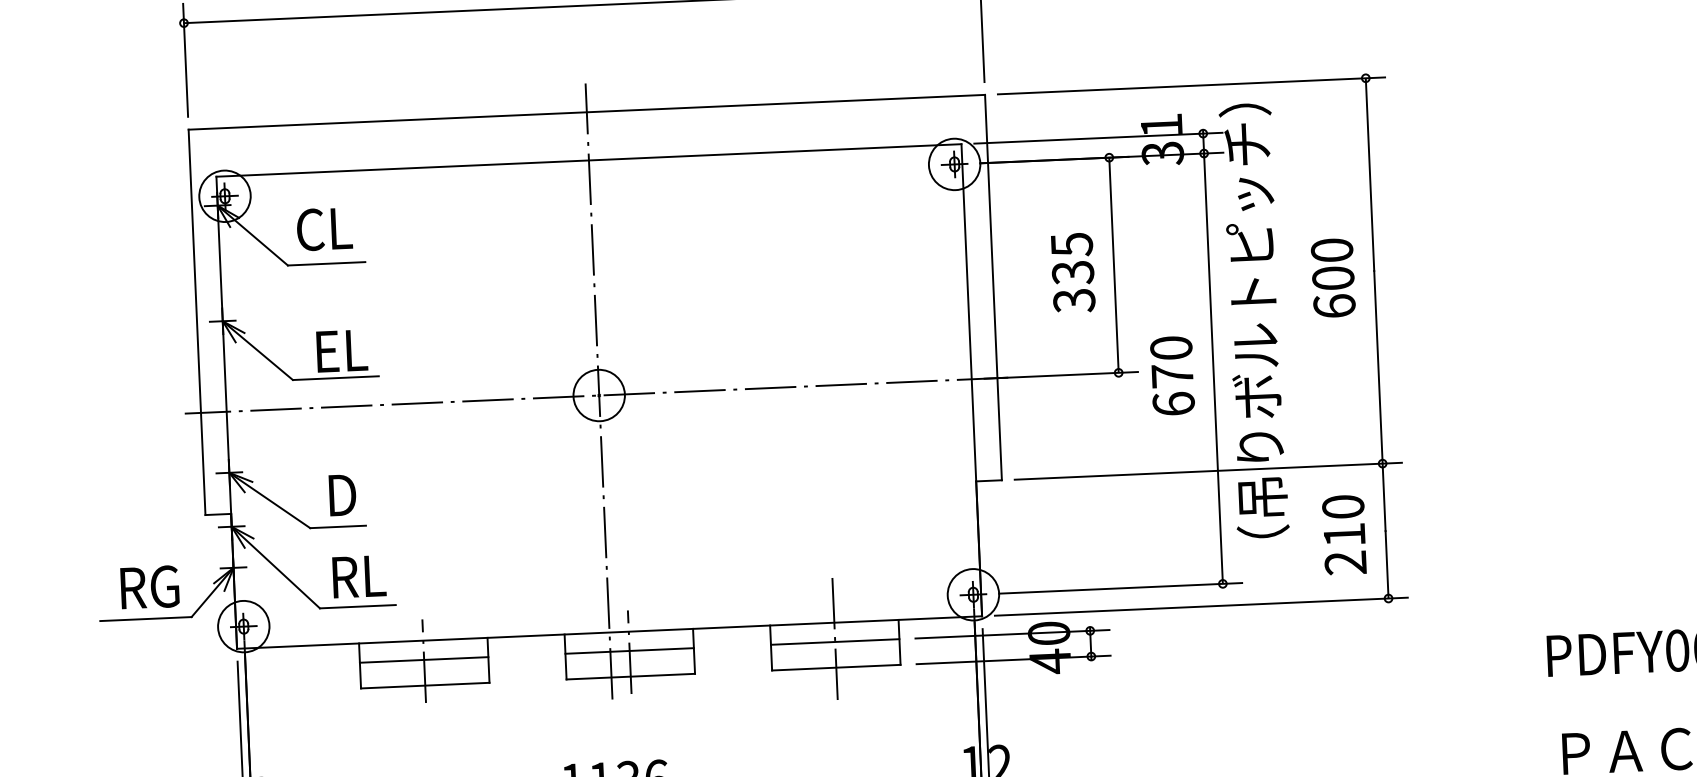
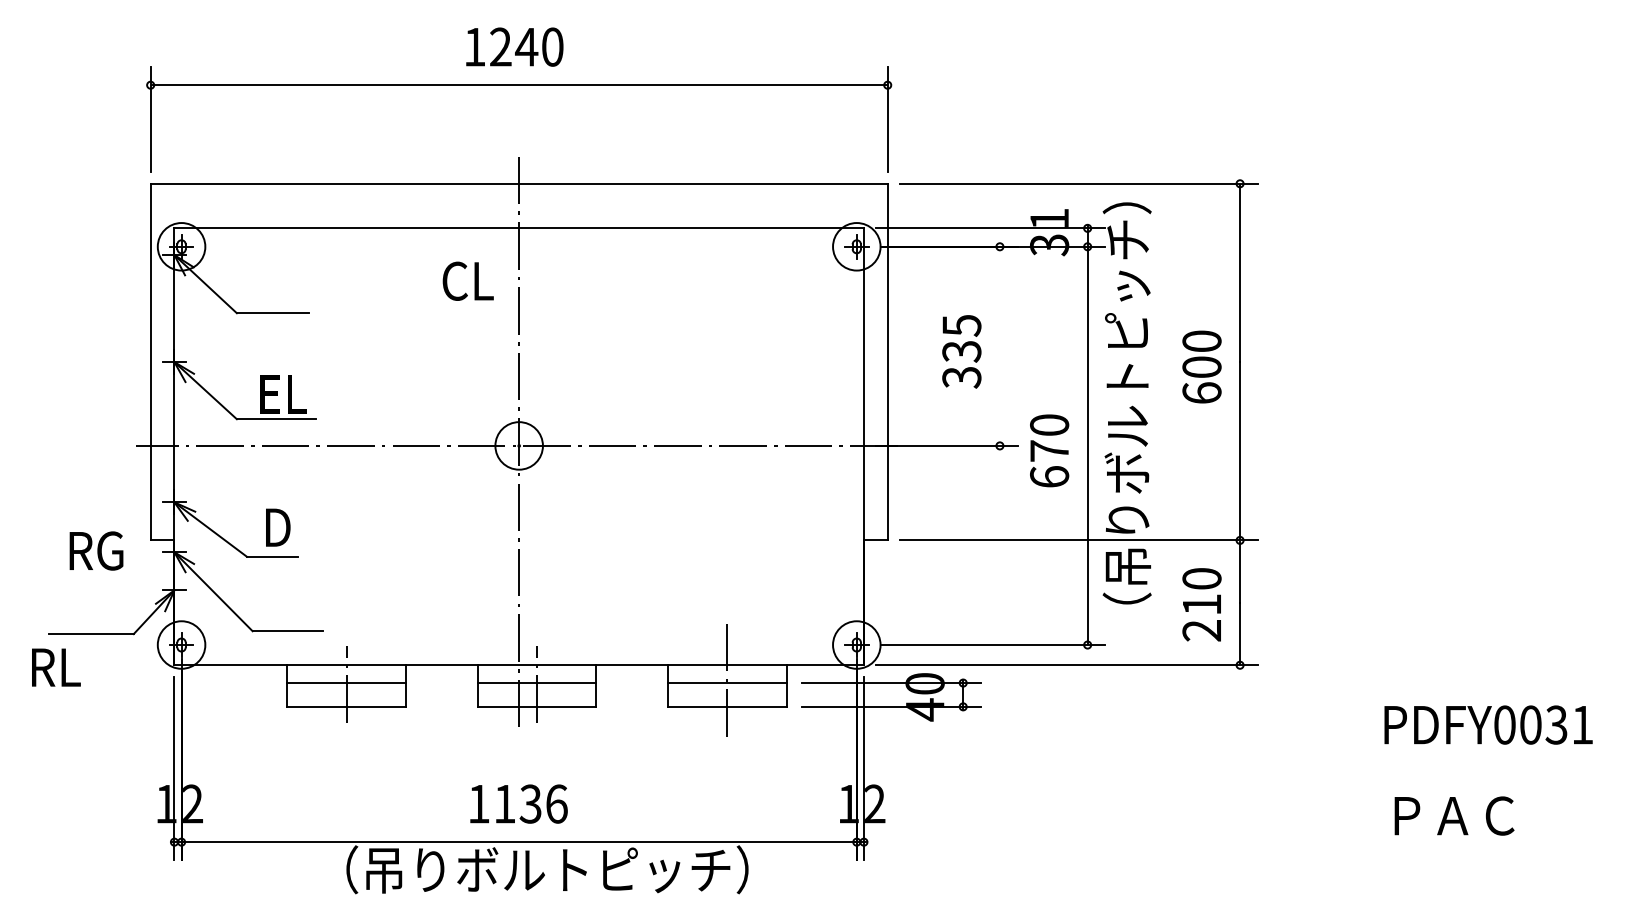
text: (323, 228) -> (467, 280), moved
line: (1113, 264) -> (999, 345), removed
text: (359, 576) -> (56, 667), moved
text: (149, 586) -> (96, 550), moved

